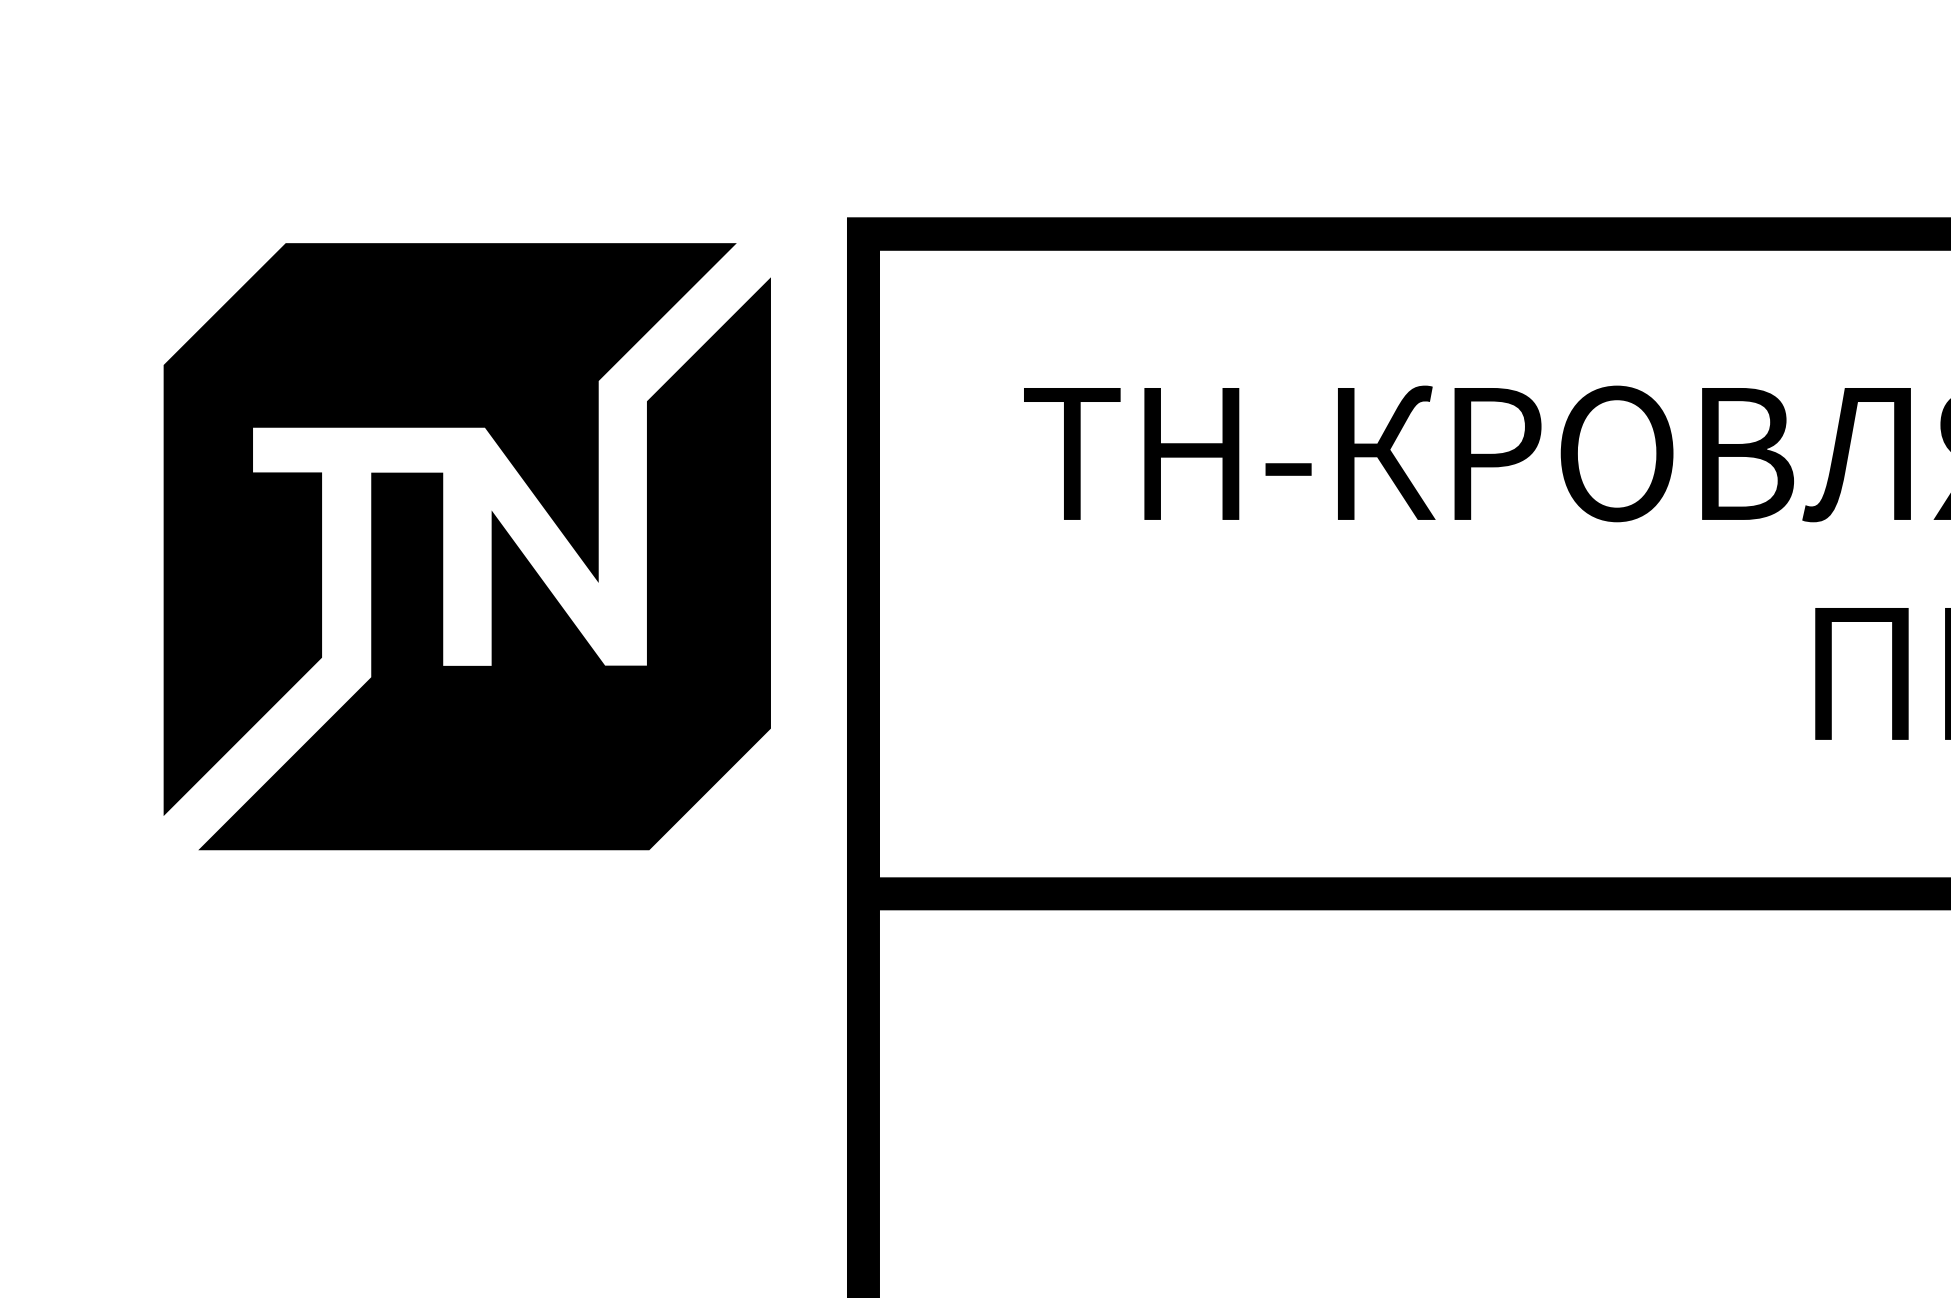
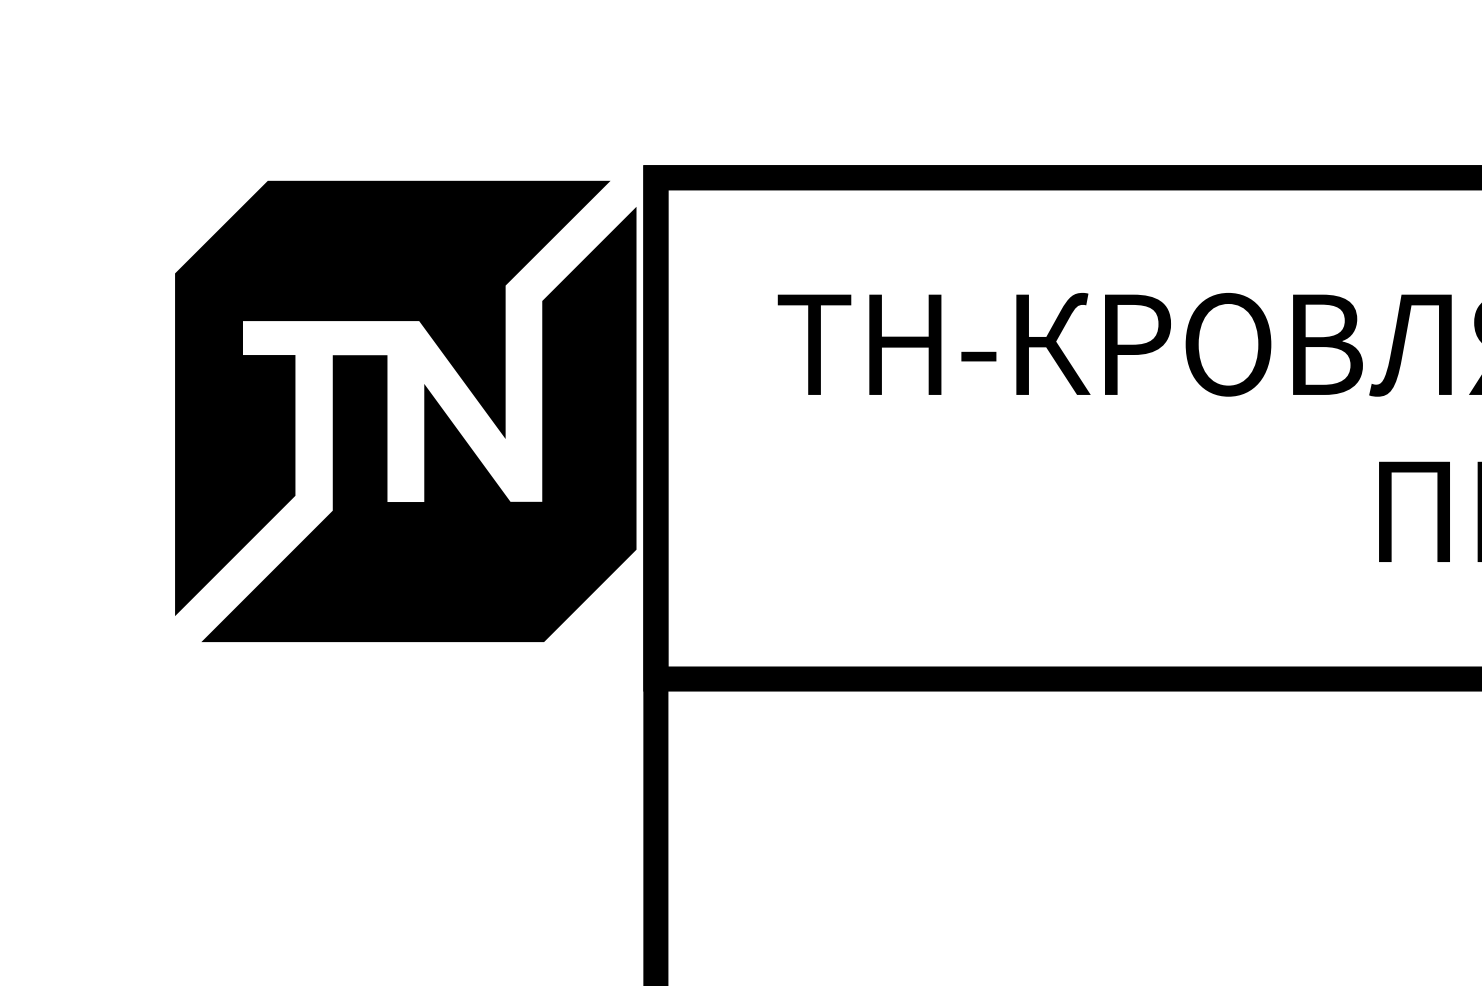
part: (443, 546) -> (387, 411), moved

